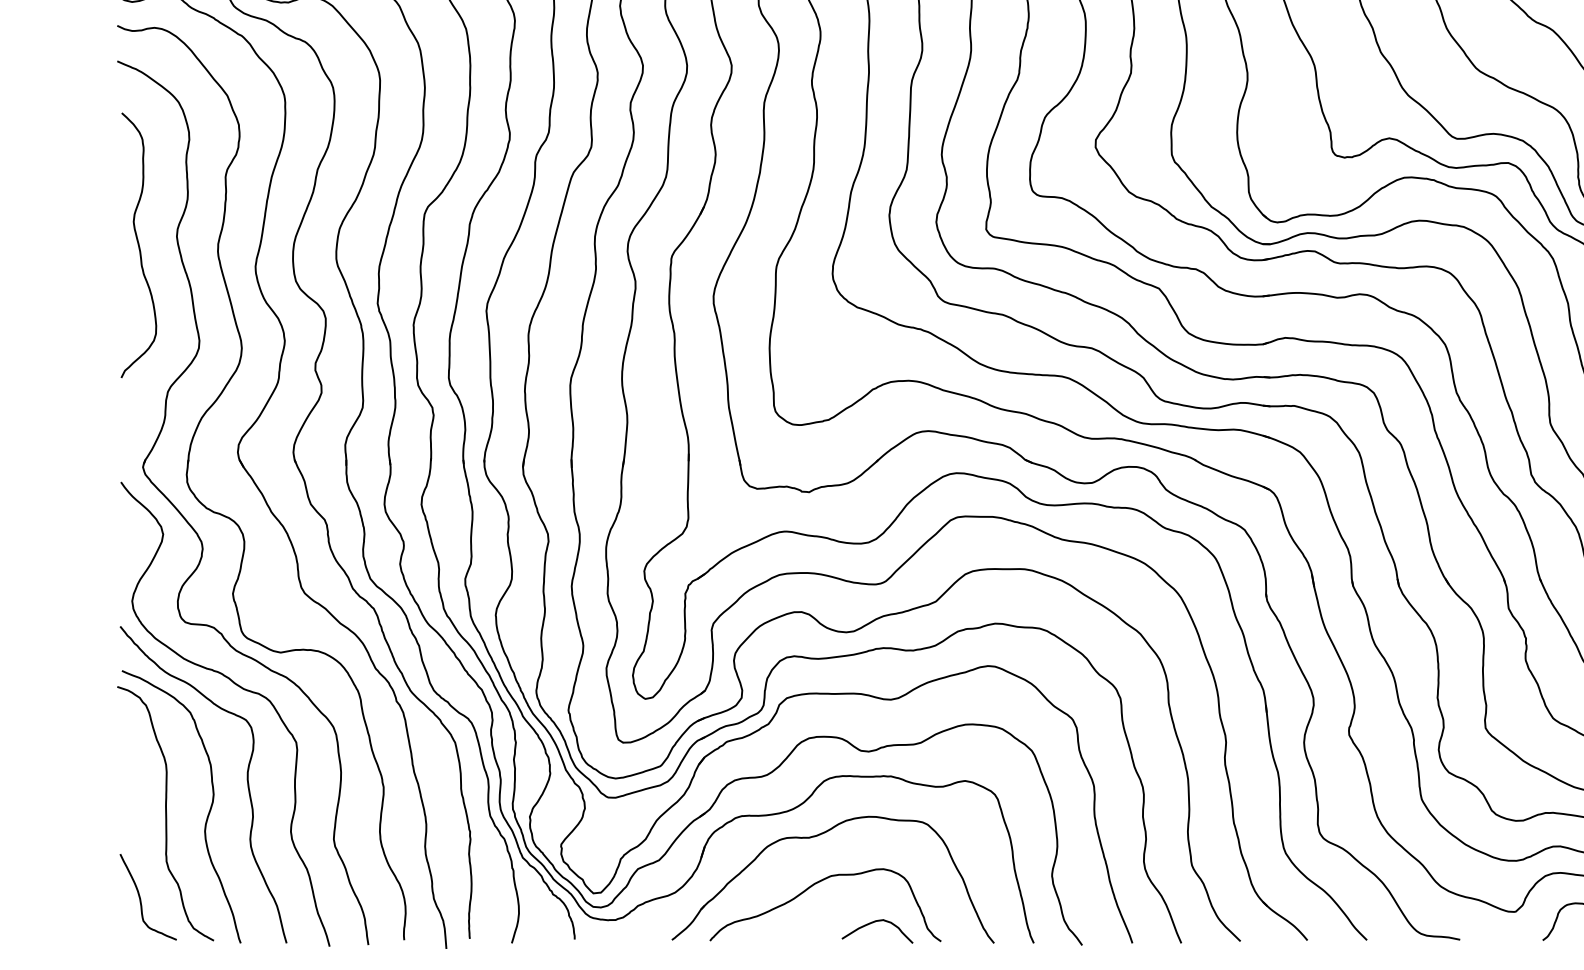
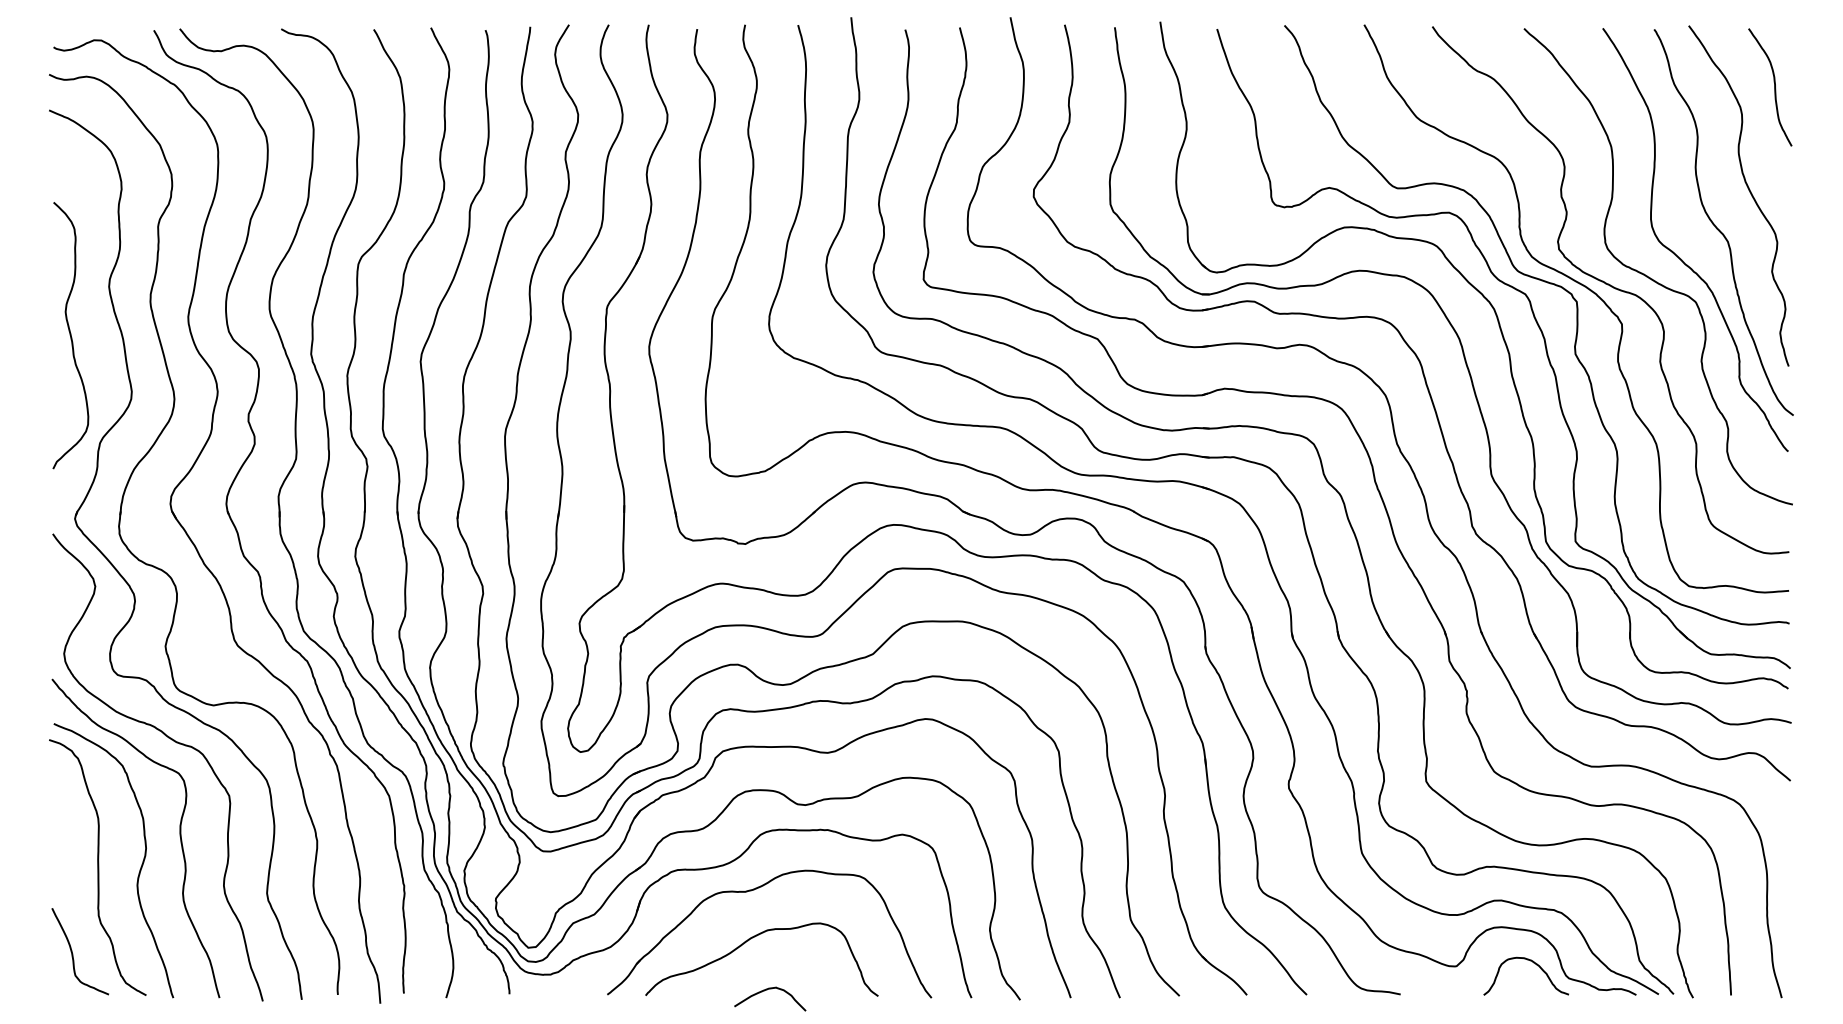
curve: (138, 245) -> (70, 335), moved
curve: (874, 922) -> (767, 990), moved

